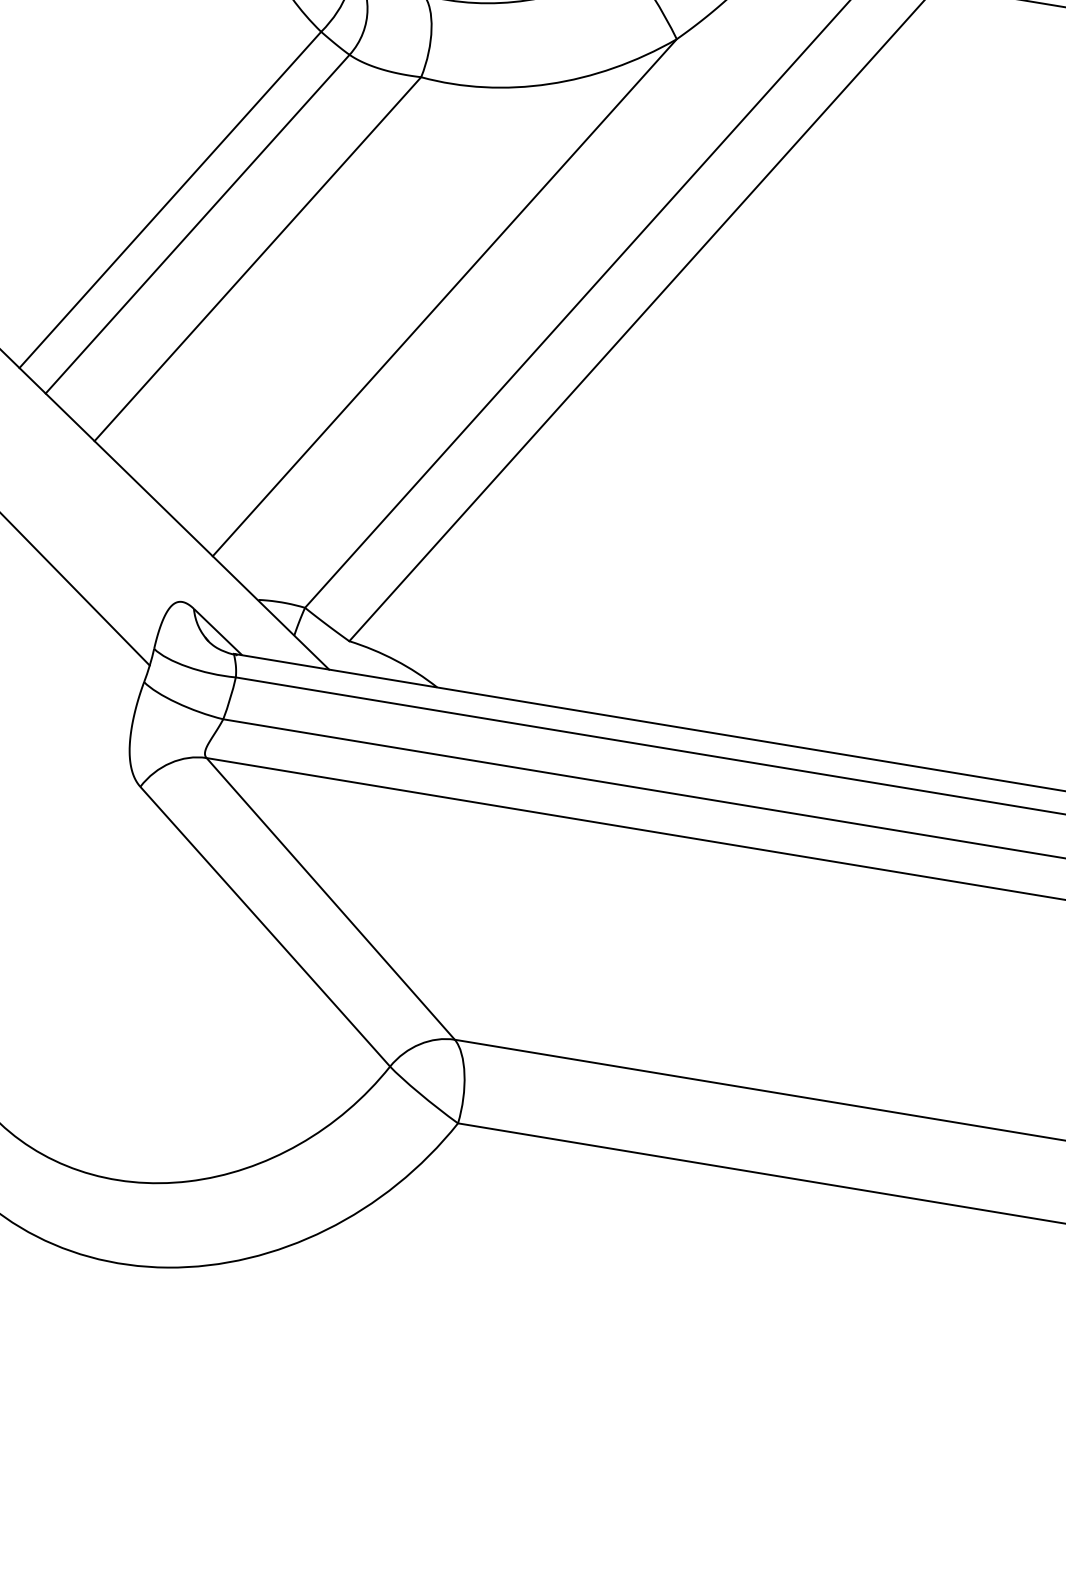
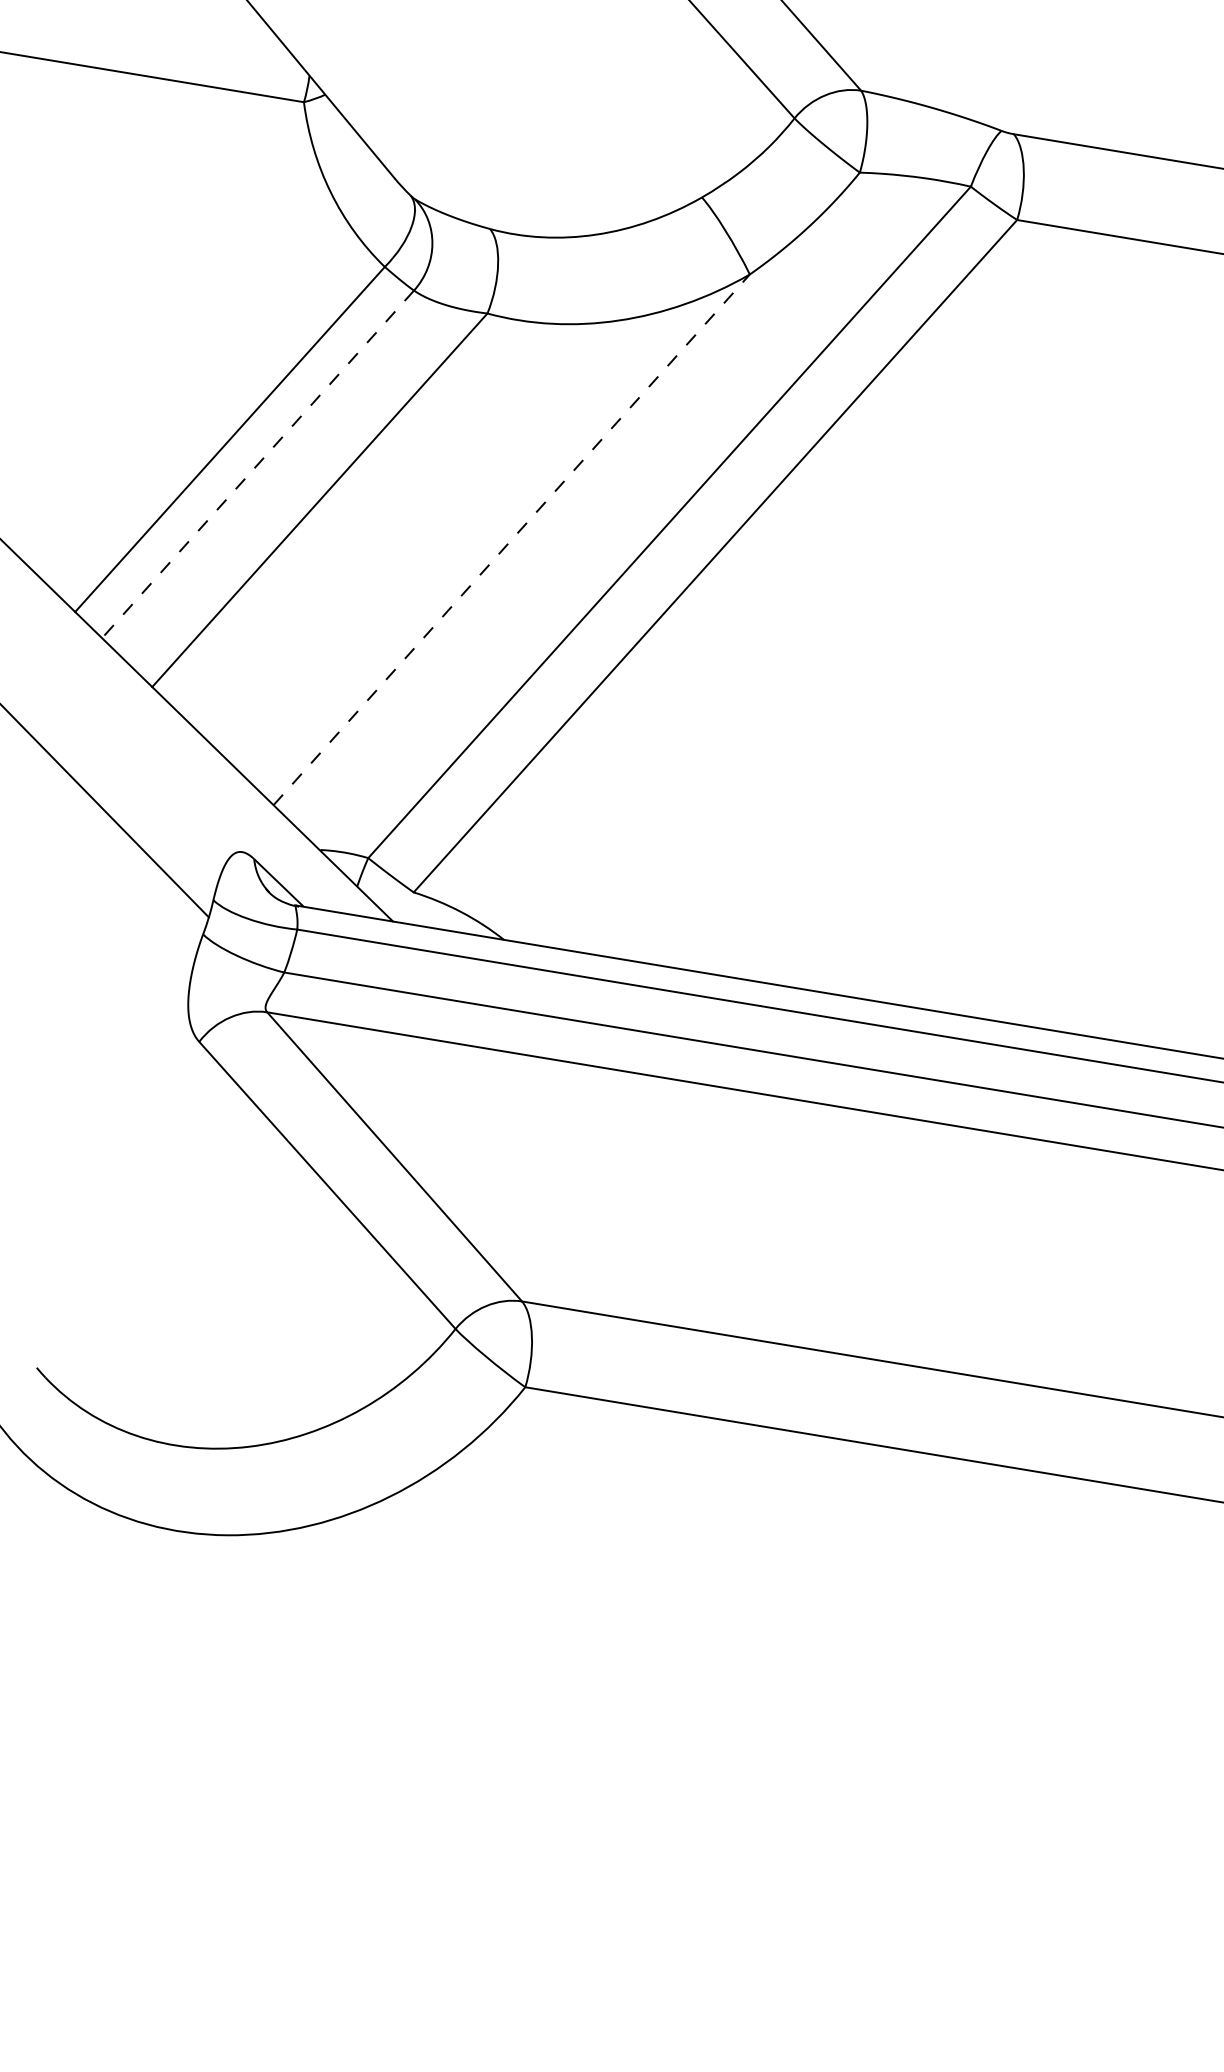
line: (198, 224) -> (258, 464), solid -> dashed
line: (444, 297) -> (511, 539), solid -> dashed

